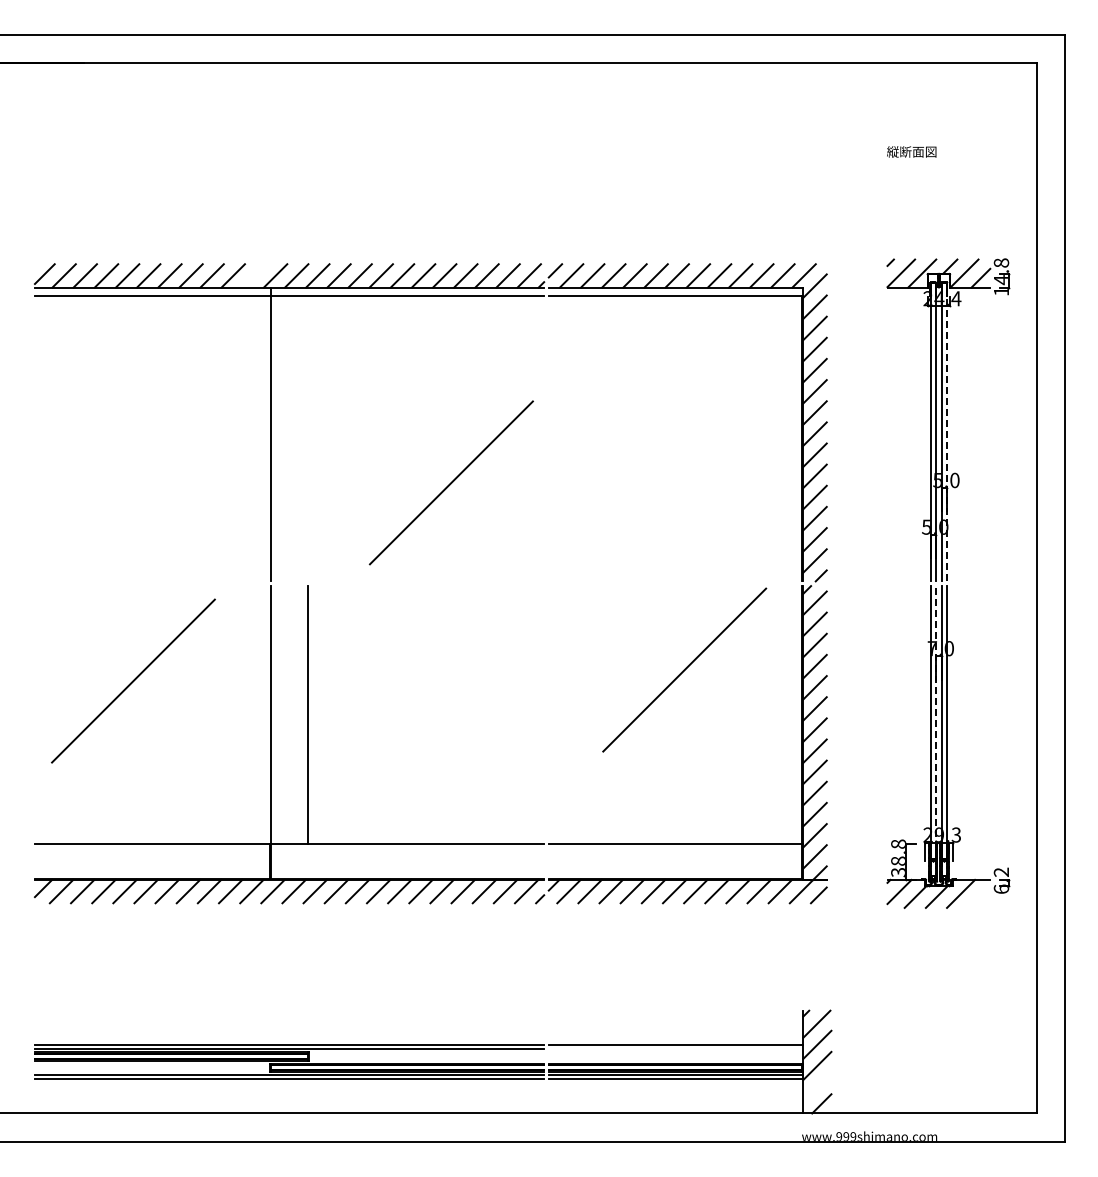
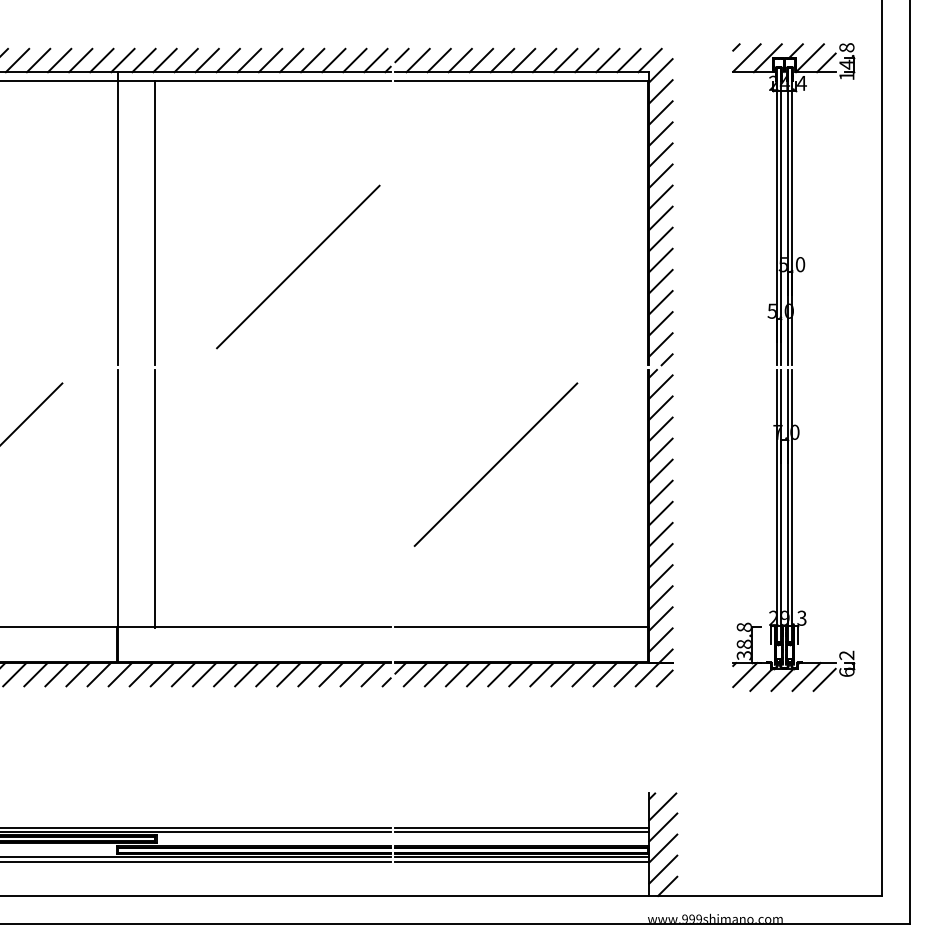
line: (254, 275) -> (101, 60), added
line: (946, 431) -> (792, 215), dashed -> solid
line: (308, 438) -> (155, 222), added
line: (684, 669) -> (495, 464), moved
line: (935, 721) -> (781, 505), dashed -> solid
line: (979, 896) -> (824, 679), added
line: (675, 1049) -> (521, 832), added
line: (817, 1087) -> (663, 870), added

